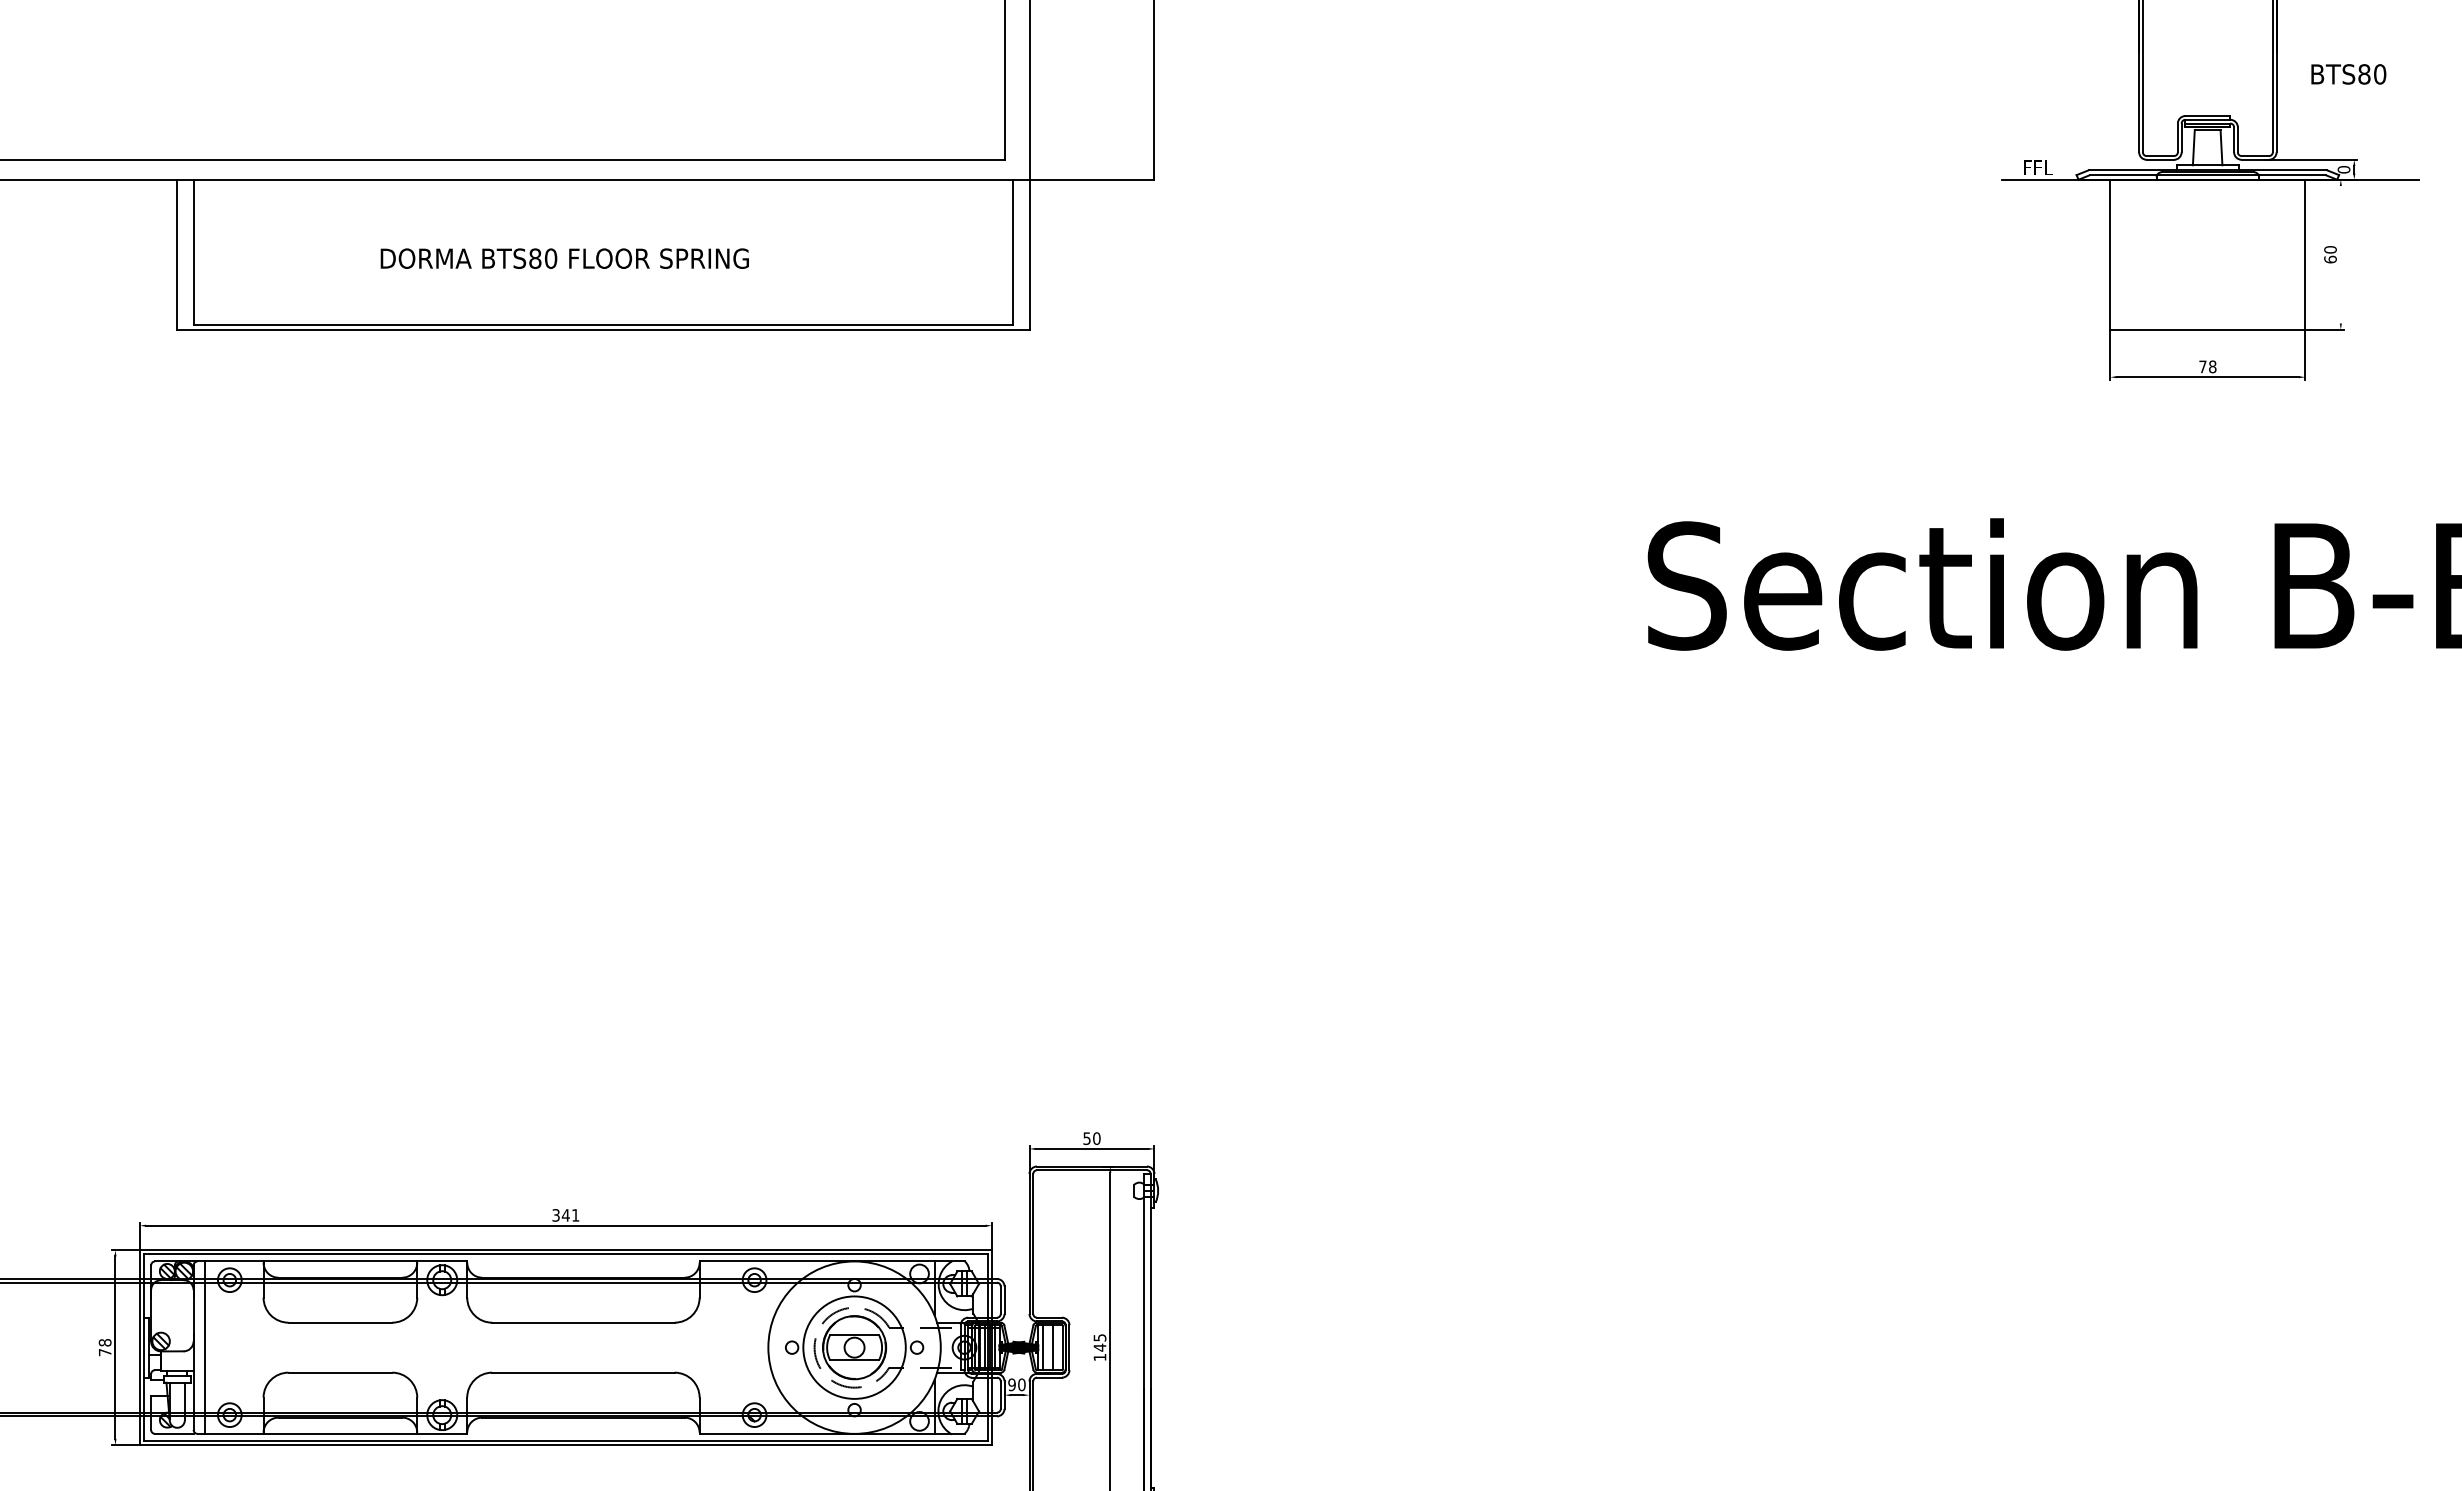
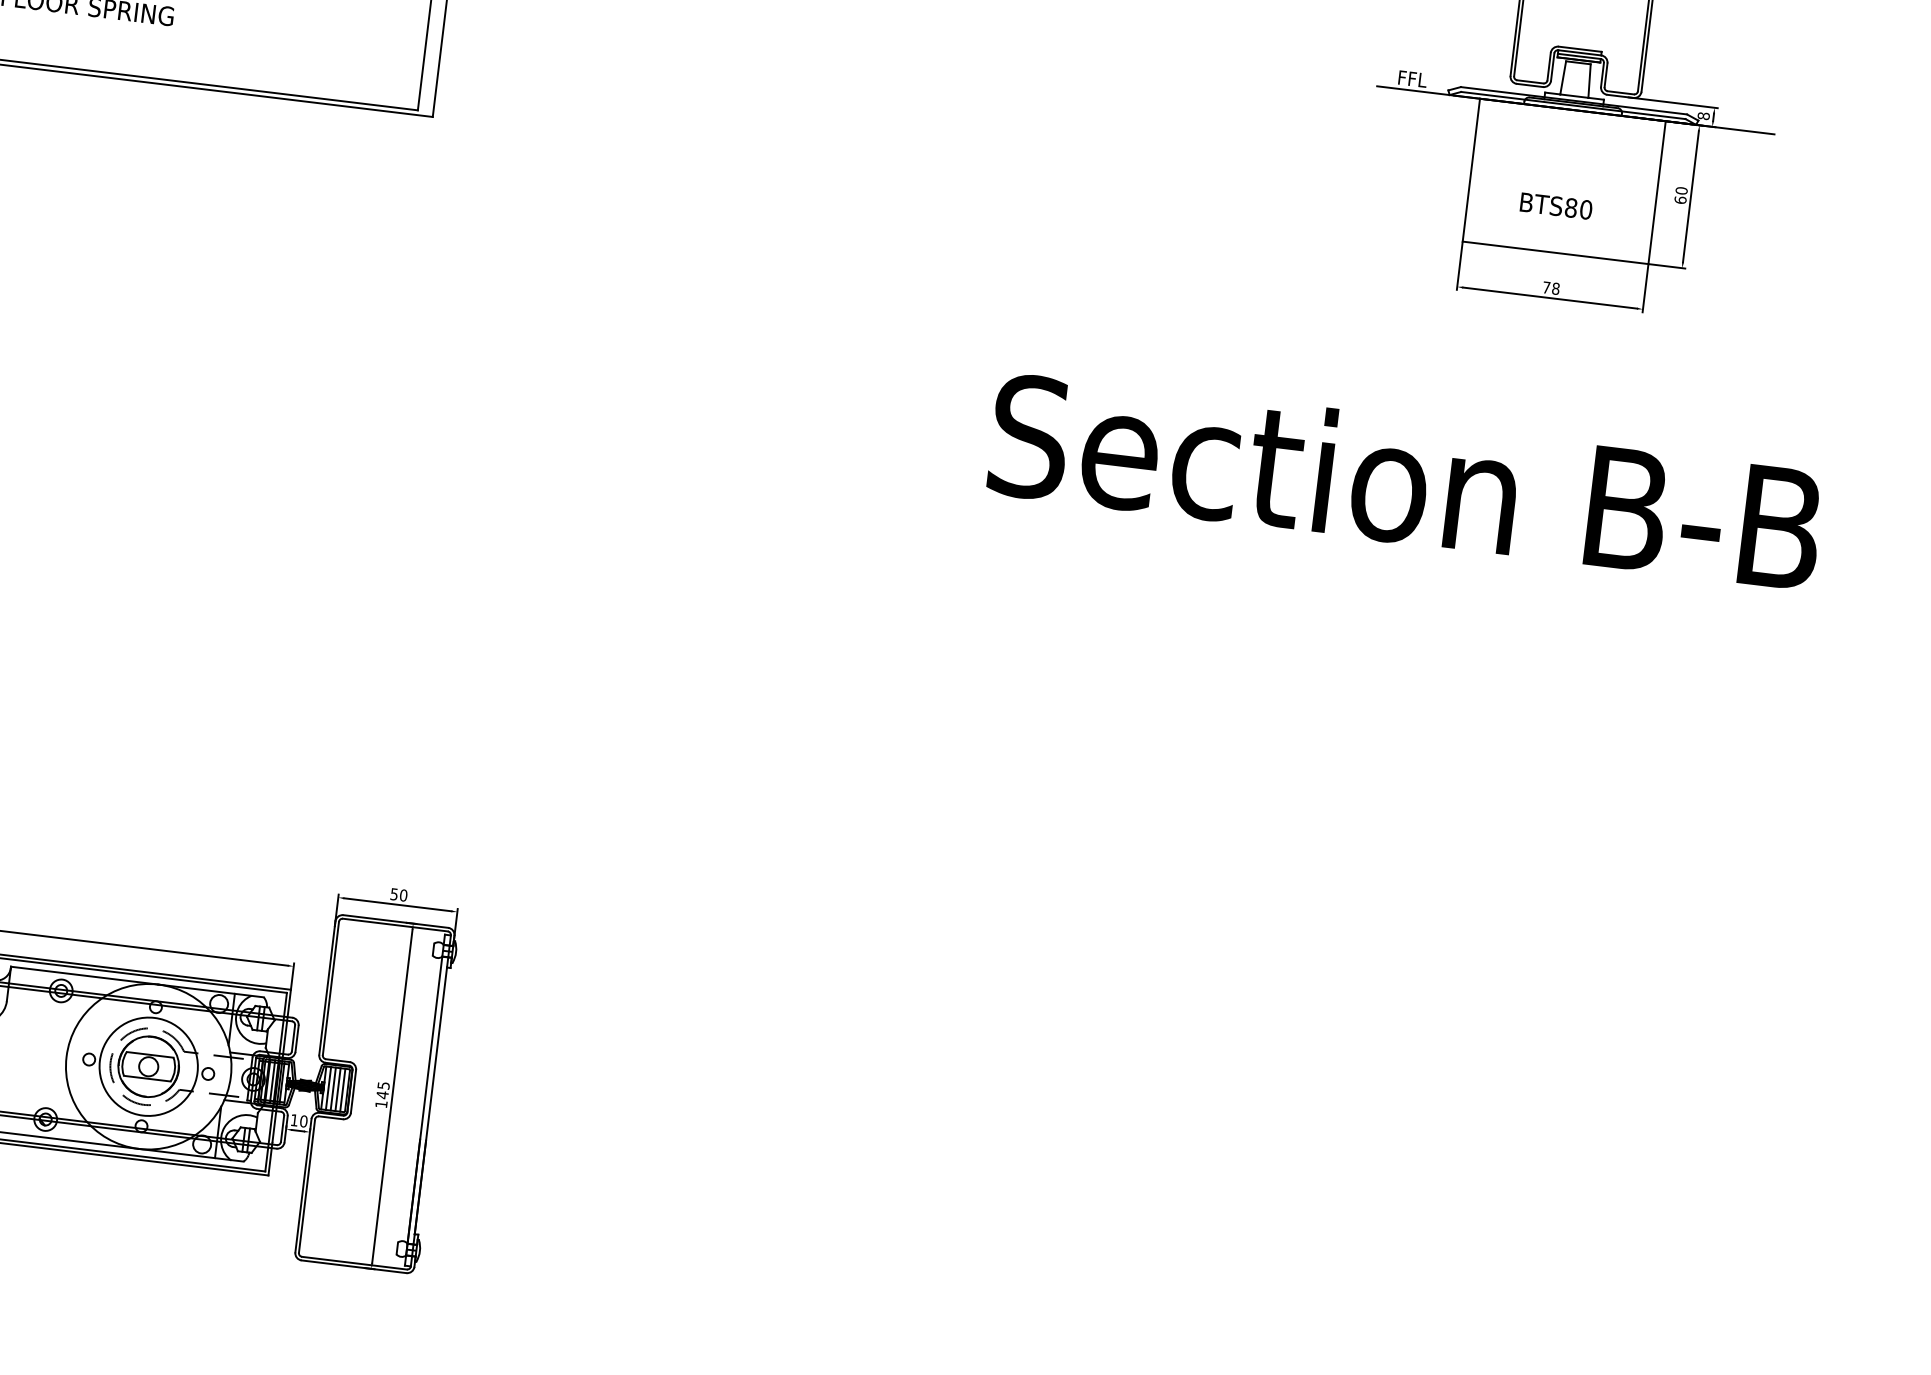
text: (2348, 74) -> (1556, 206), moved
text: (2344, 169) -> (1704, 115), 0 -> 8
line: (2340, 254) -> (1690, 196), added
line: (1048, 1347) -> (333, 1088), added
line: (1058, 1347) -> (343, 1090), added
text: (1011, 1384) -> (294, 1119), 90 -> 10

